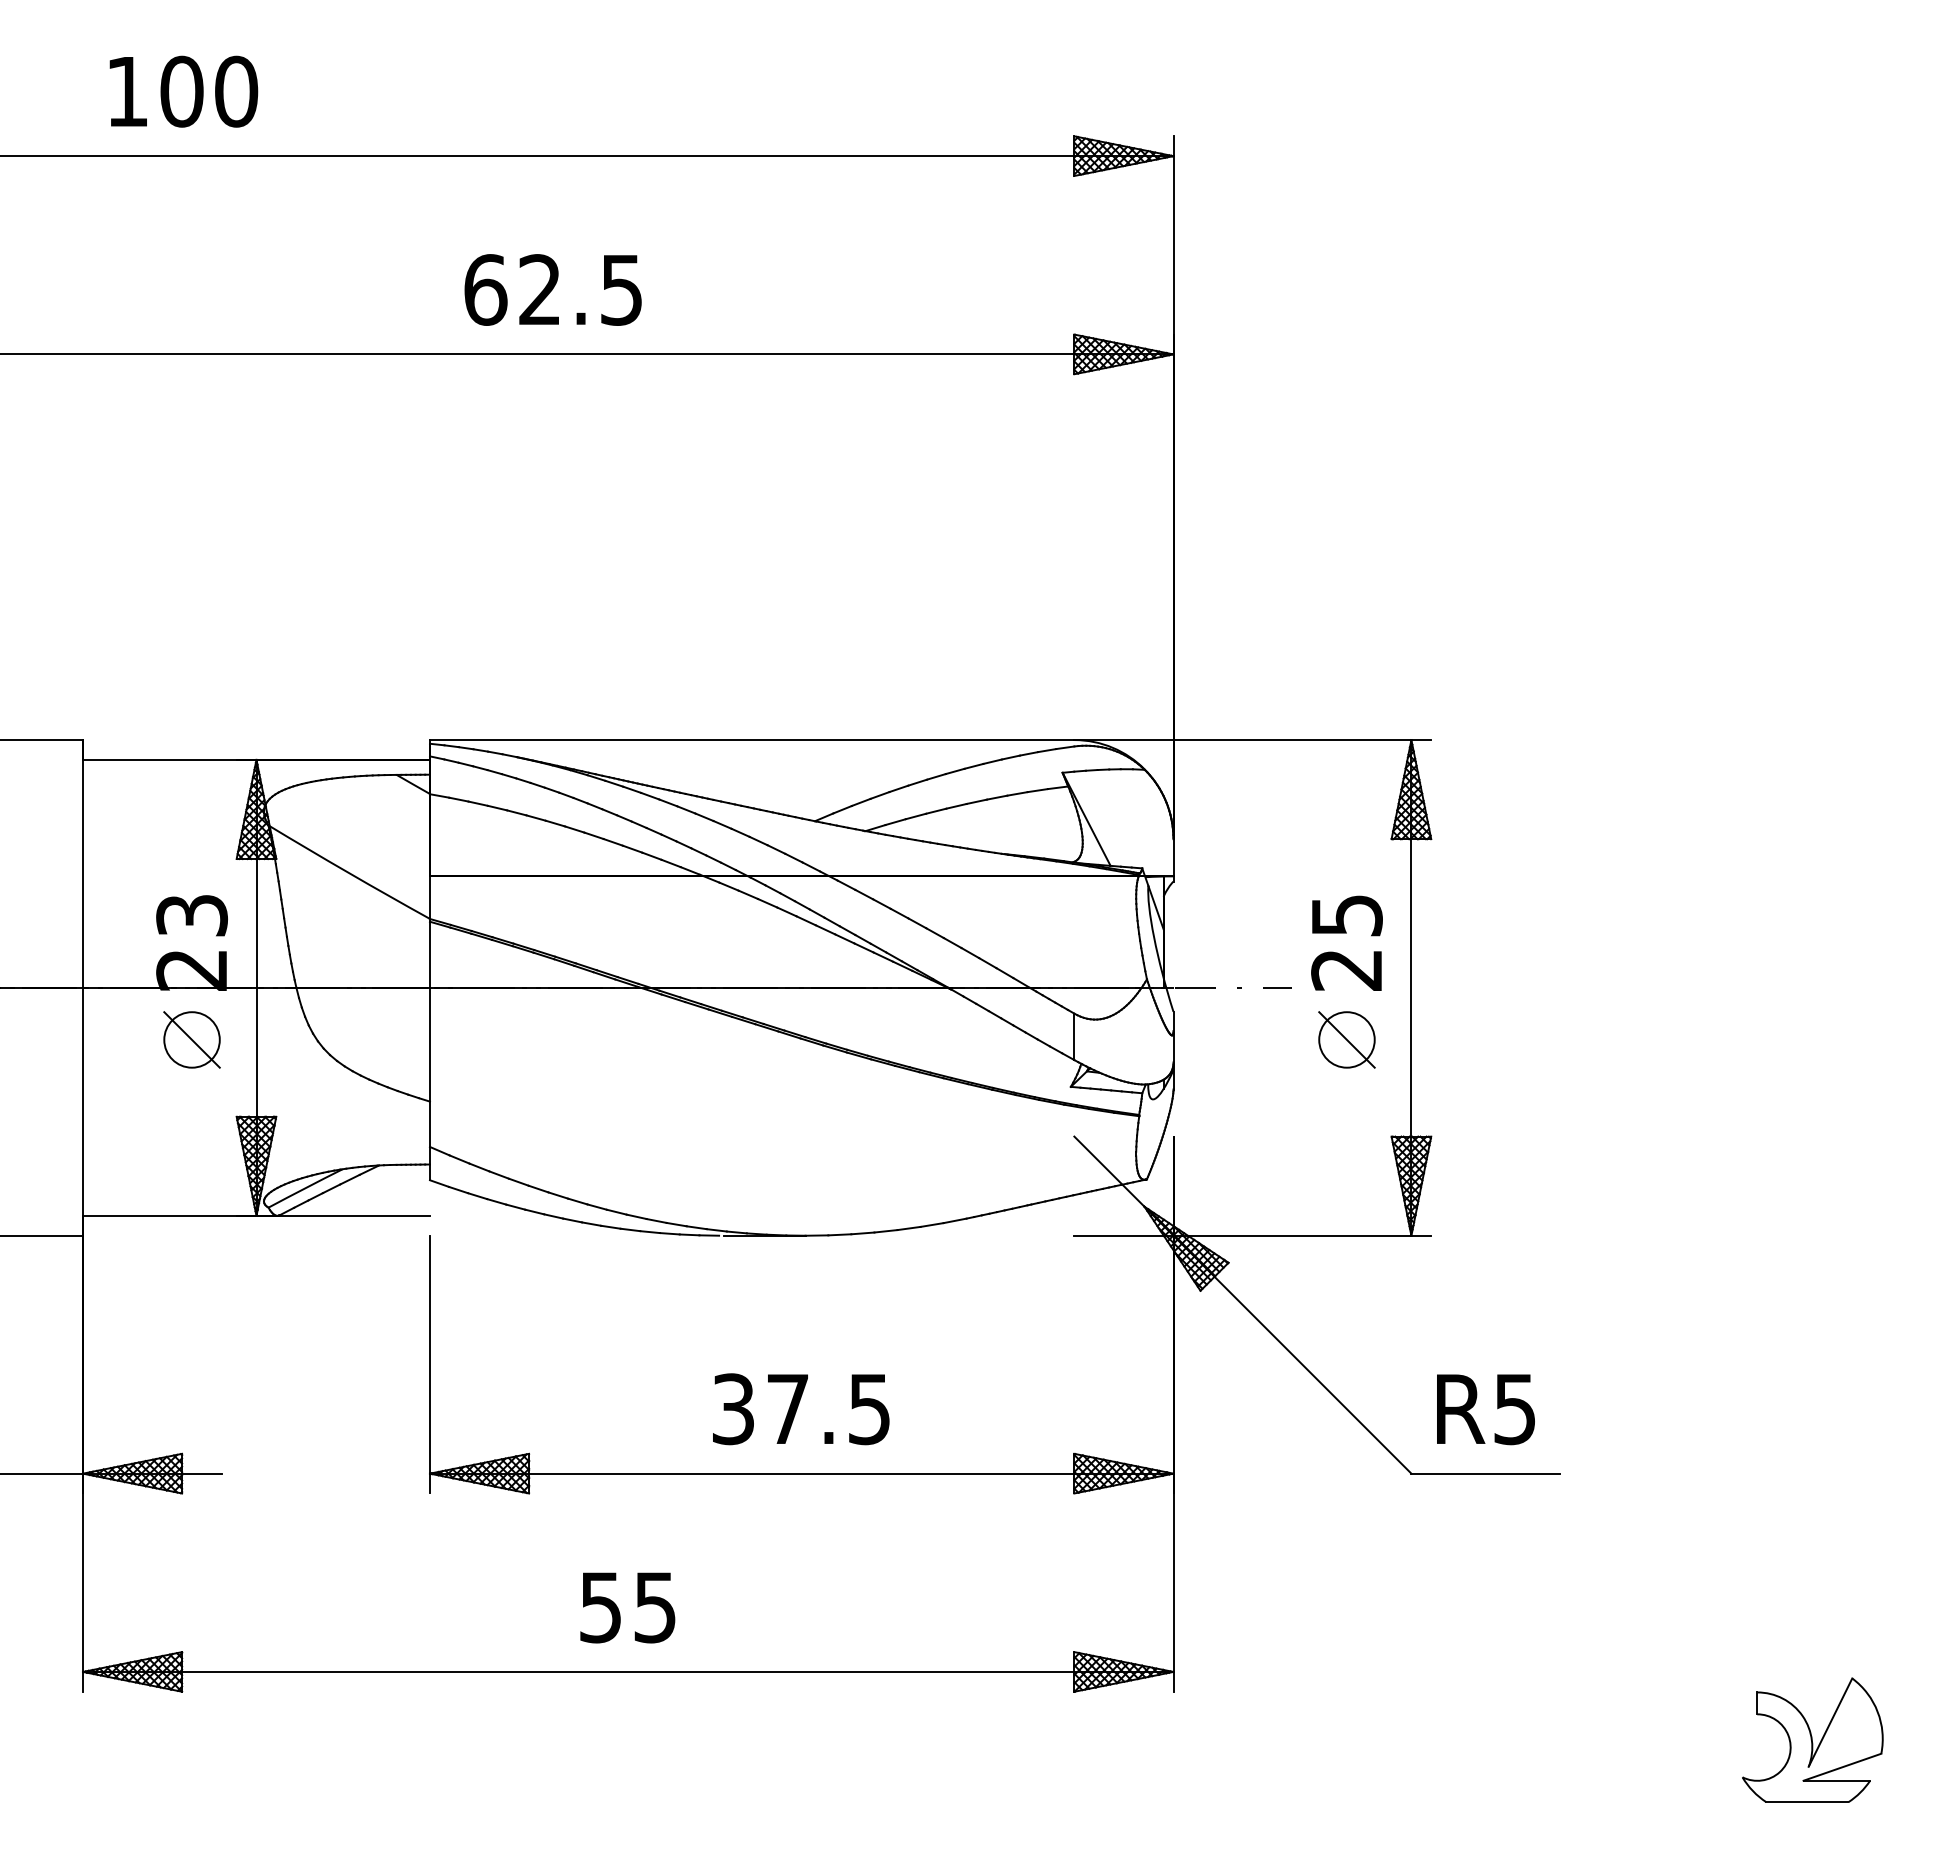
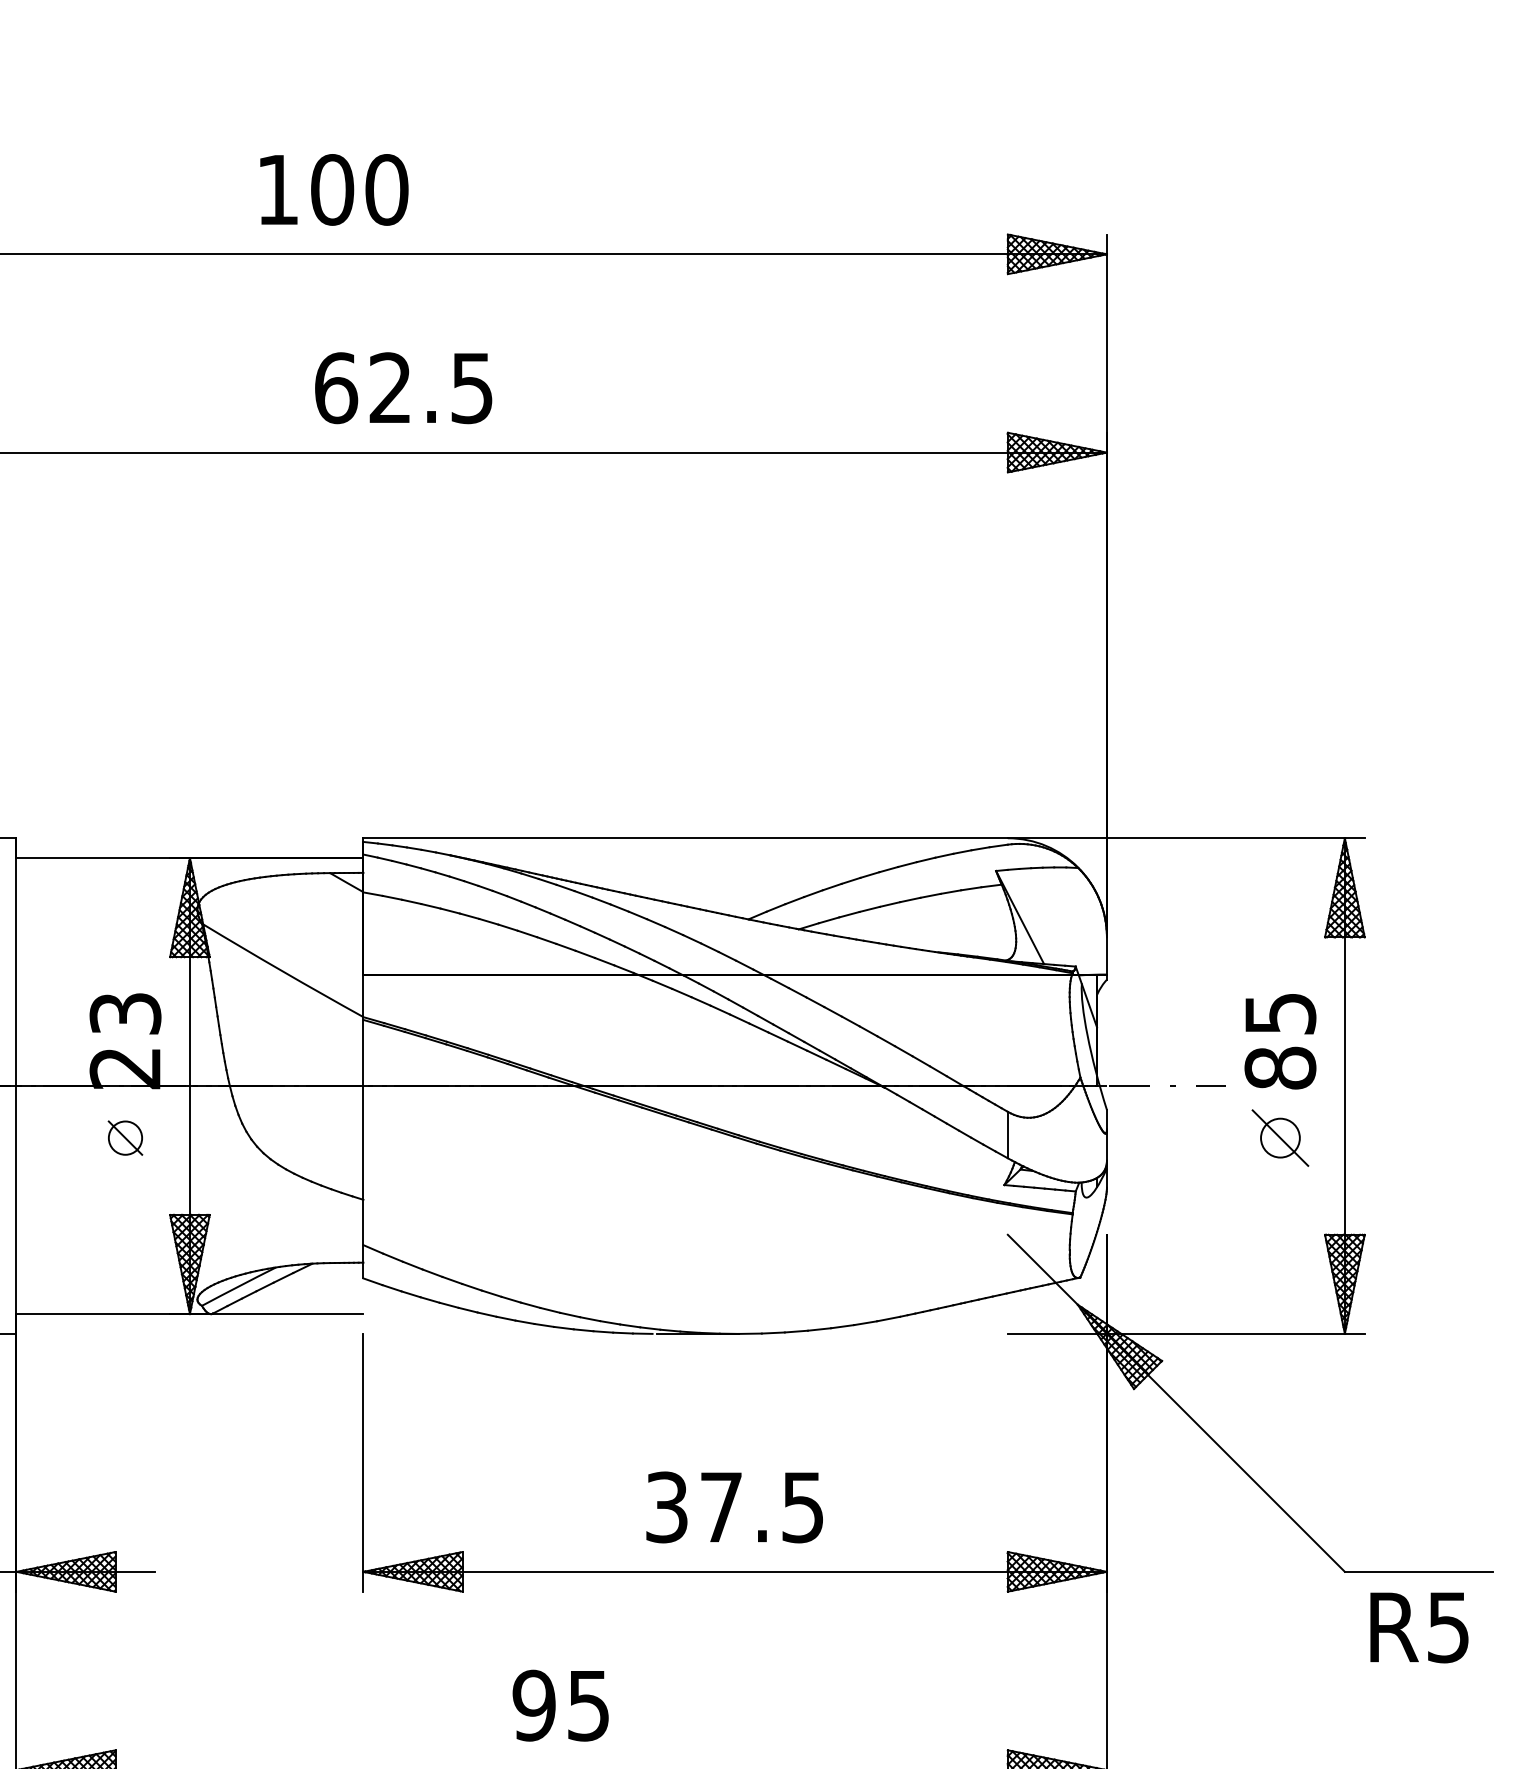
text: (183, 91) -> (333, 189), moved
text: (552, 289) -> (402, 387), moved
text: (1346, 969) -> (1279, 1067), 25 -> 85
part: (191, 1039) -> (124, 1137), size x0.6
circle: (1346, 1039) -> (1279, 1137), size x0.7
text: (1485, 1409) -> (1418, 1627), moved
text: (600, 1607) -> (533, 1705), 55 -> 95

